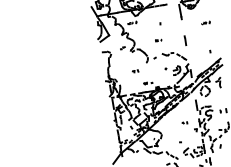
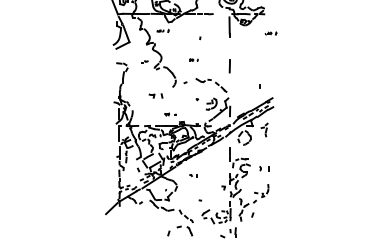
part: (205, 23) -> (270, 33), moved
part: (135, 71) -> (156, 95), size x1.6
part: (184, 122) -> (193, 175), moved

